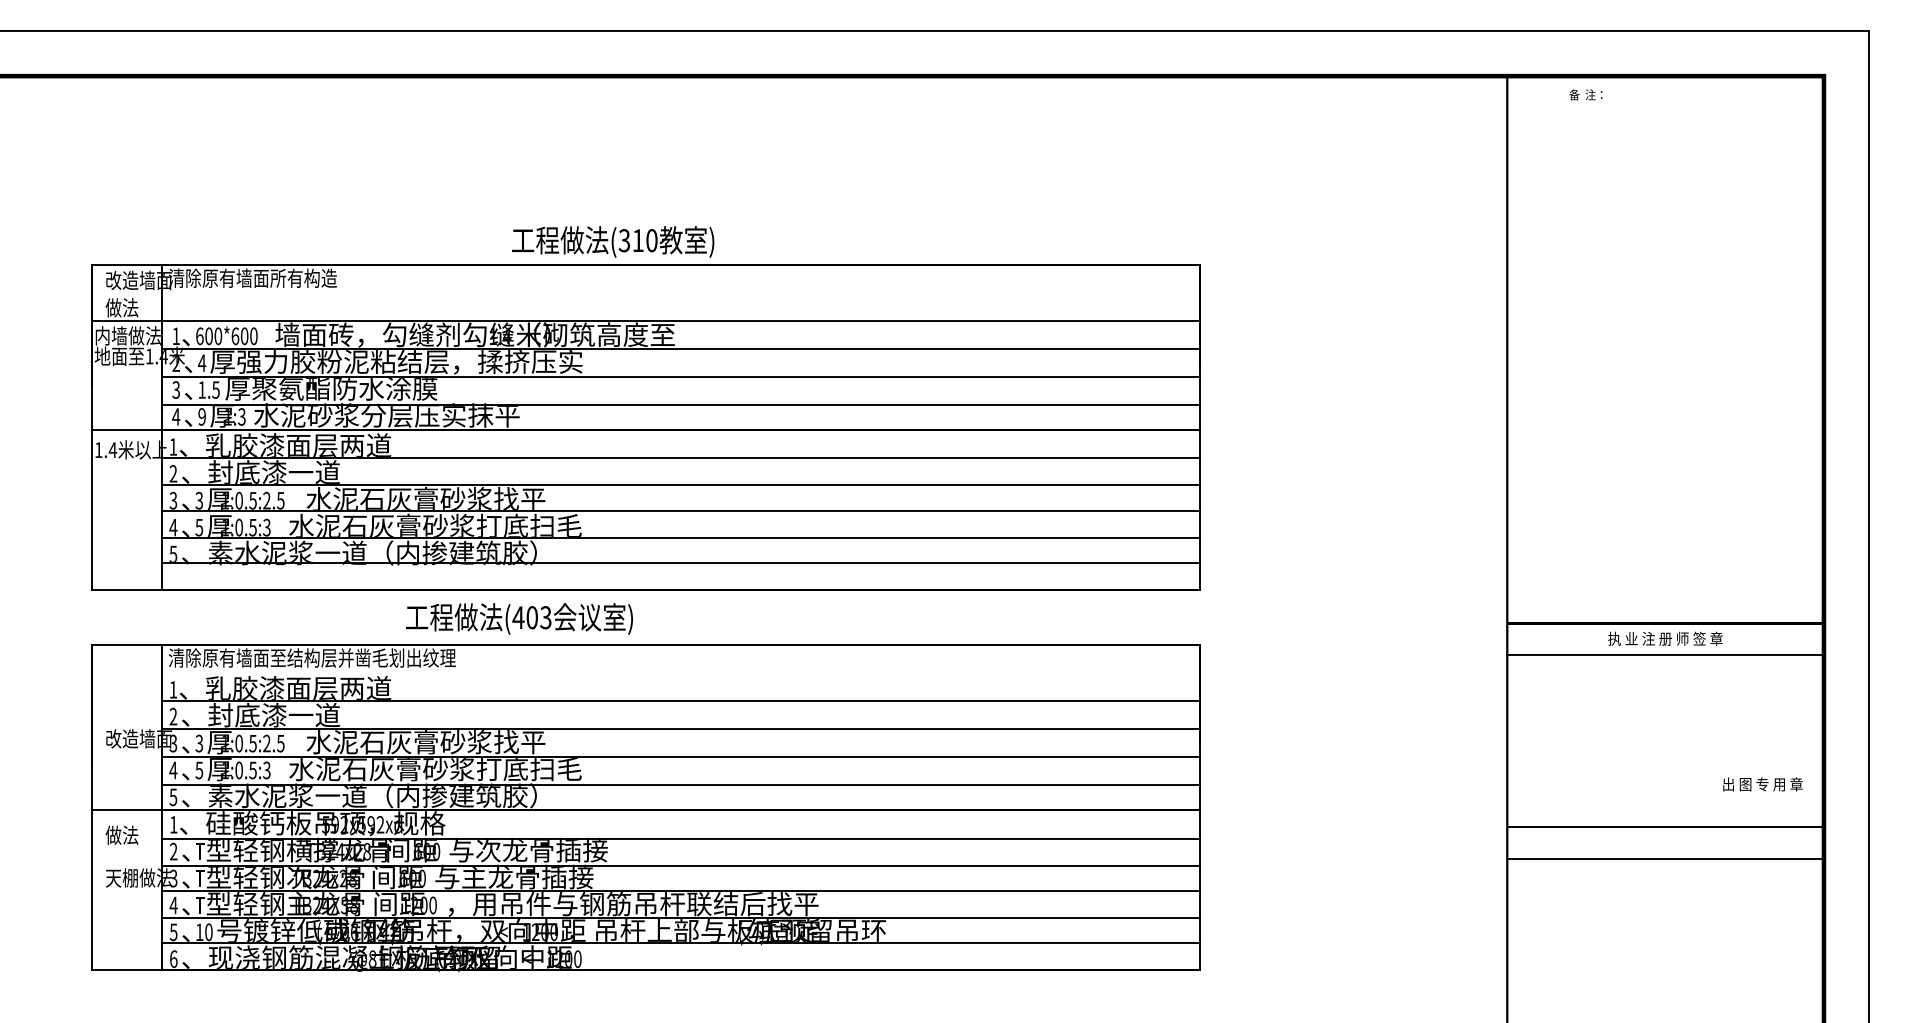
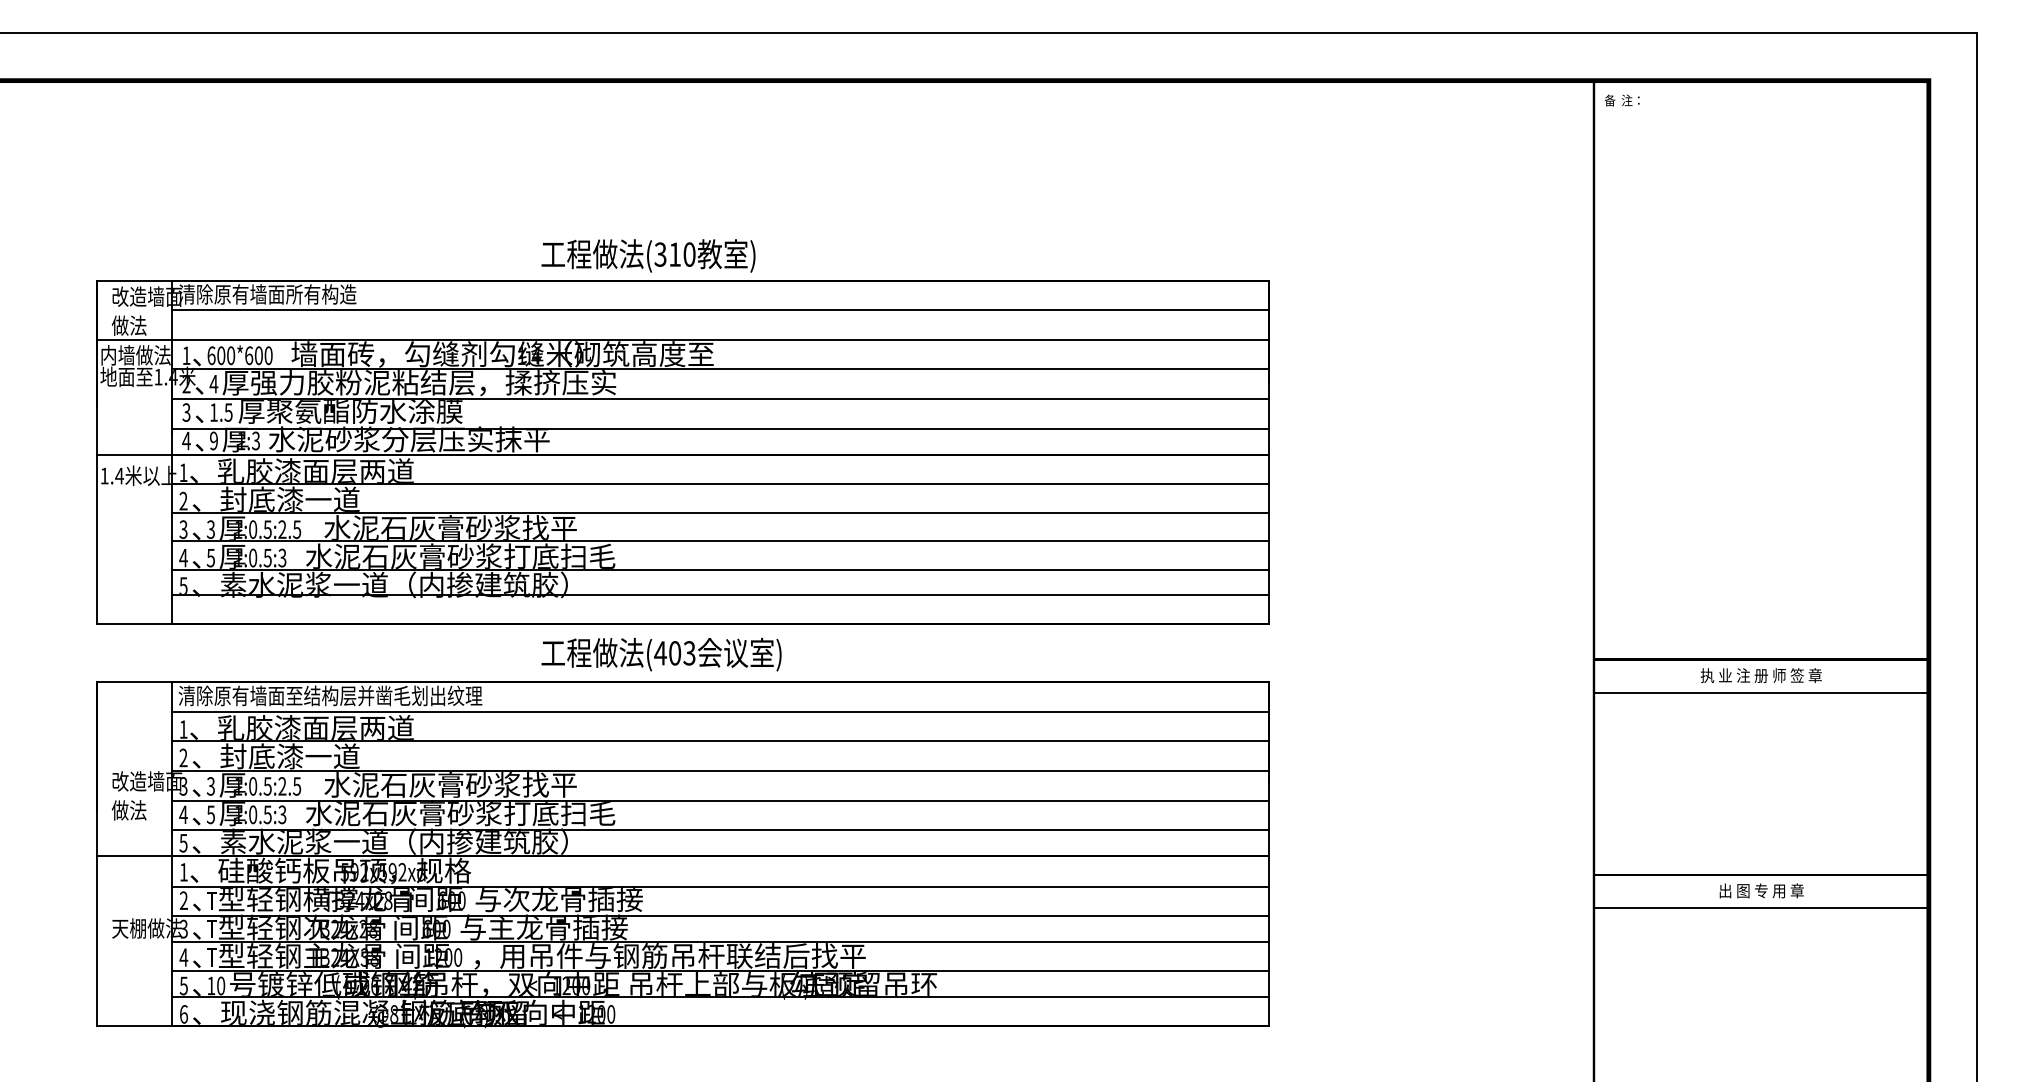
text: (1585, 94) -> (1621, 100), moved
line: (681, 293) -> (720, 310), added
text: (519, 618) -> (661, 654), moved
line: (681, 672) -> (720, 711), added
text: (1762, 784) -> (1761, 890), moved
text: (121, 834) -> (128, 809), moved

